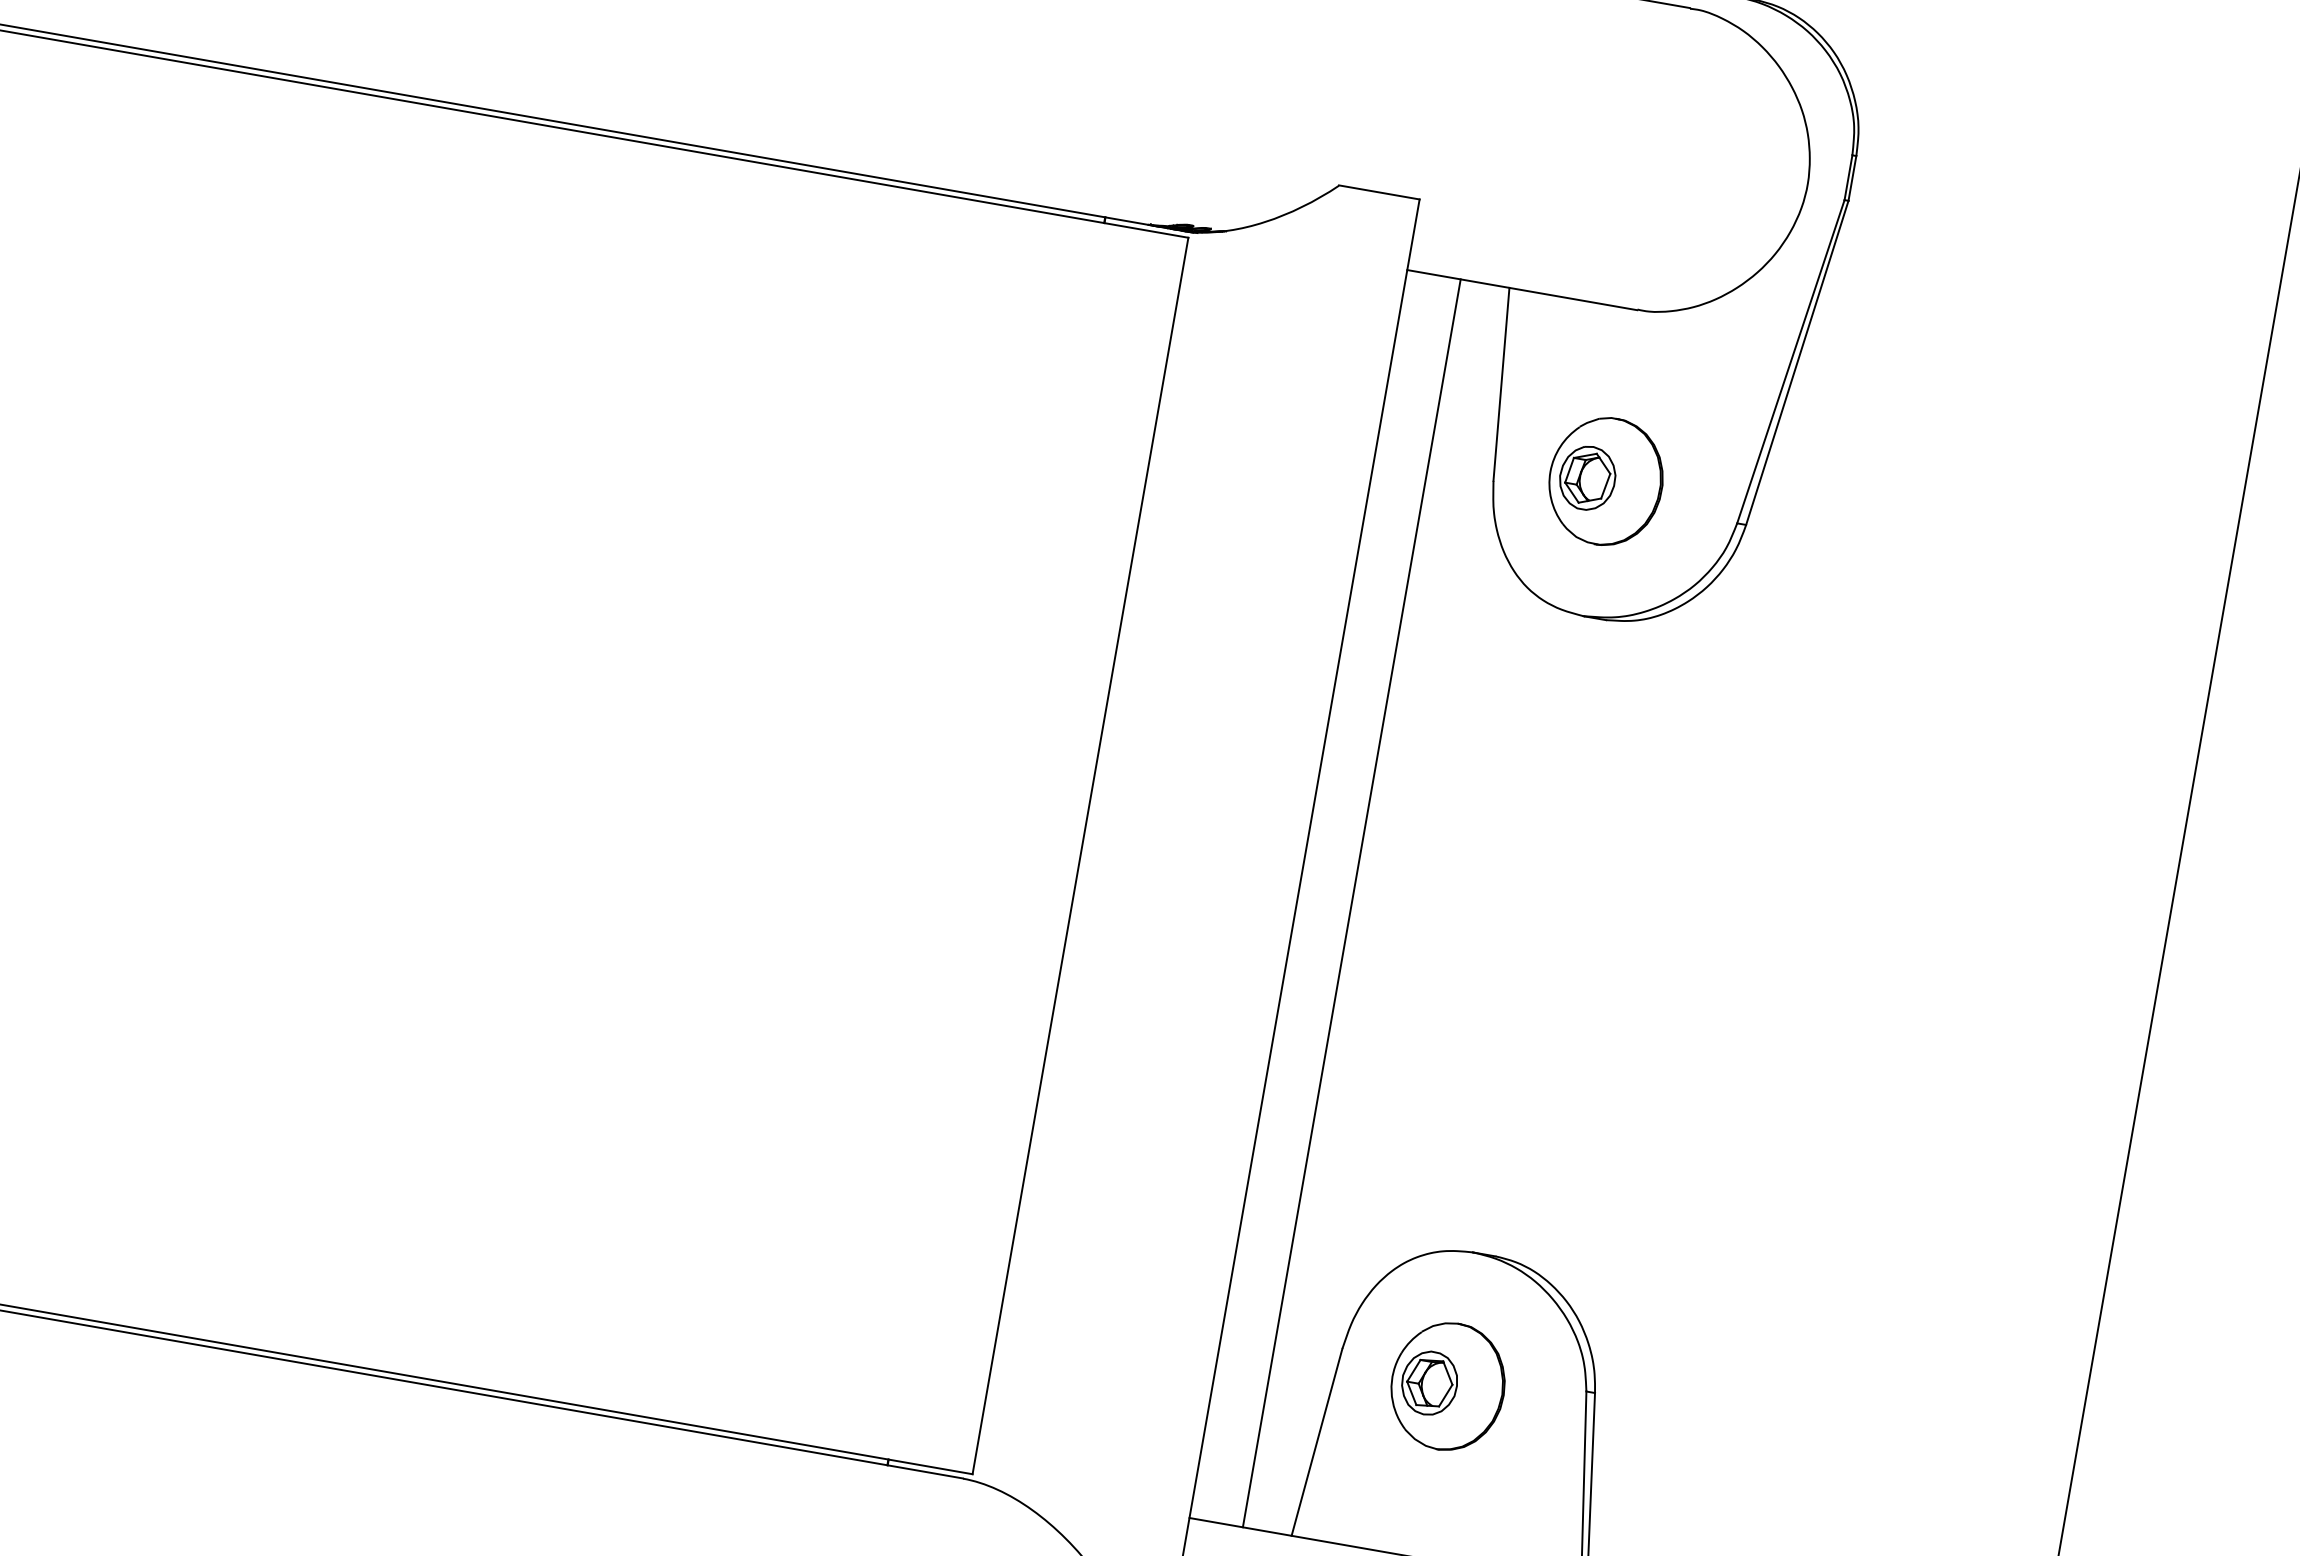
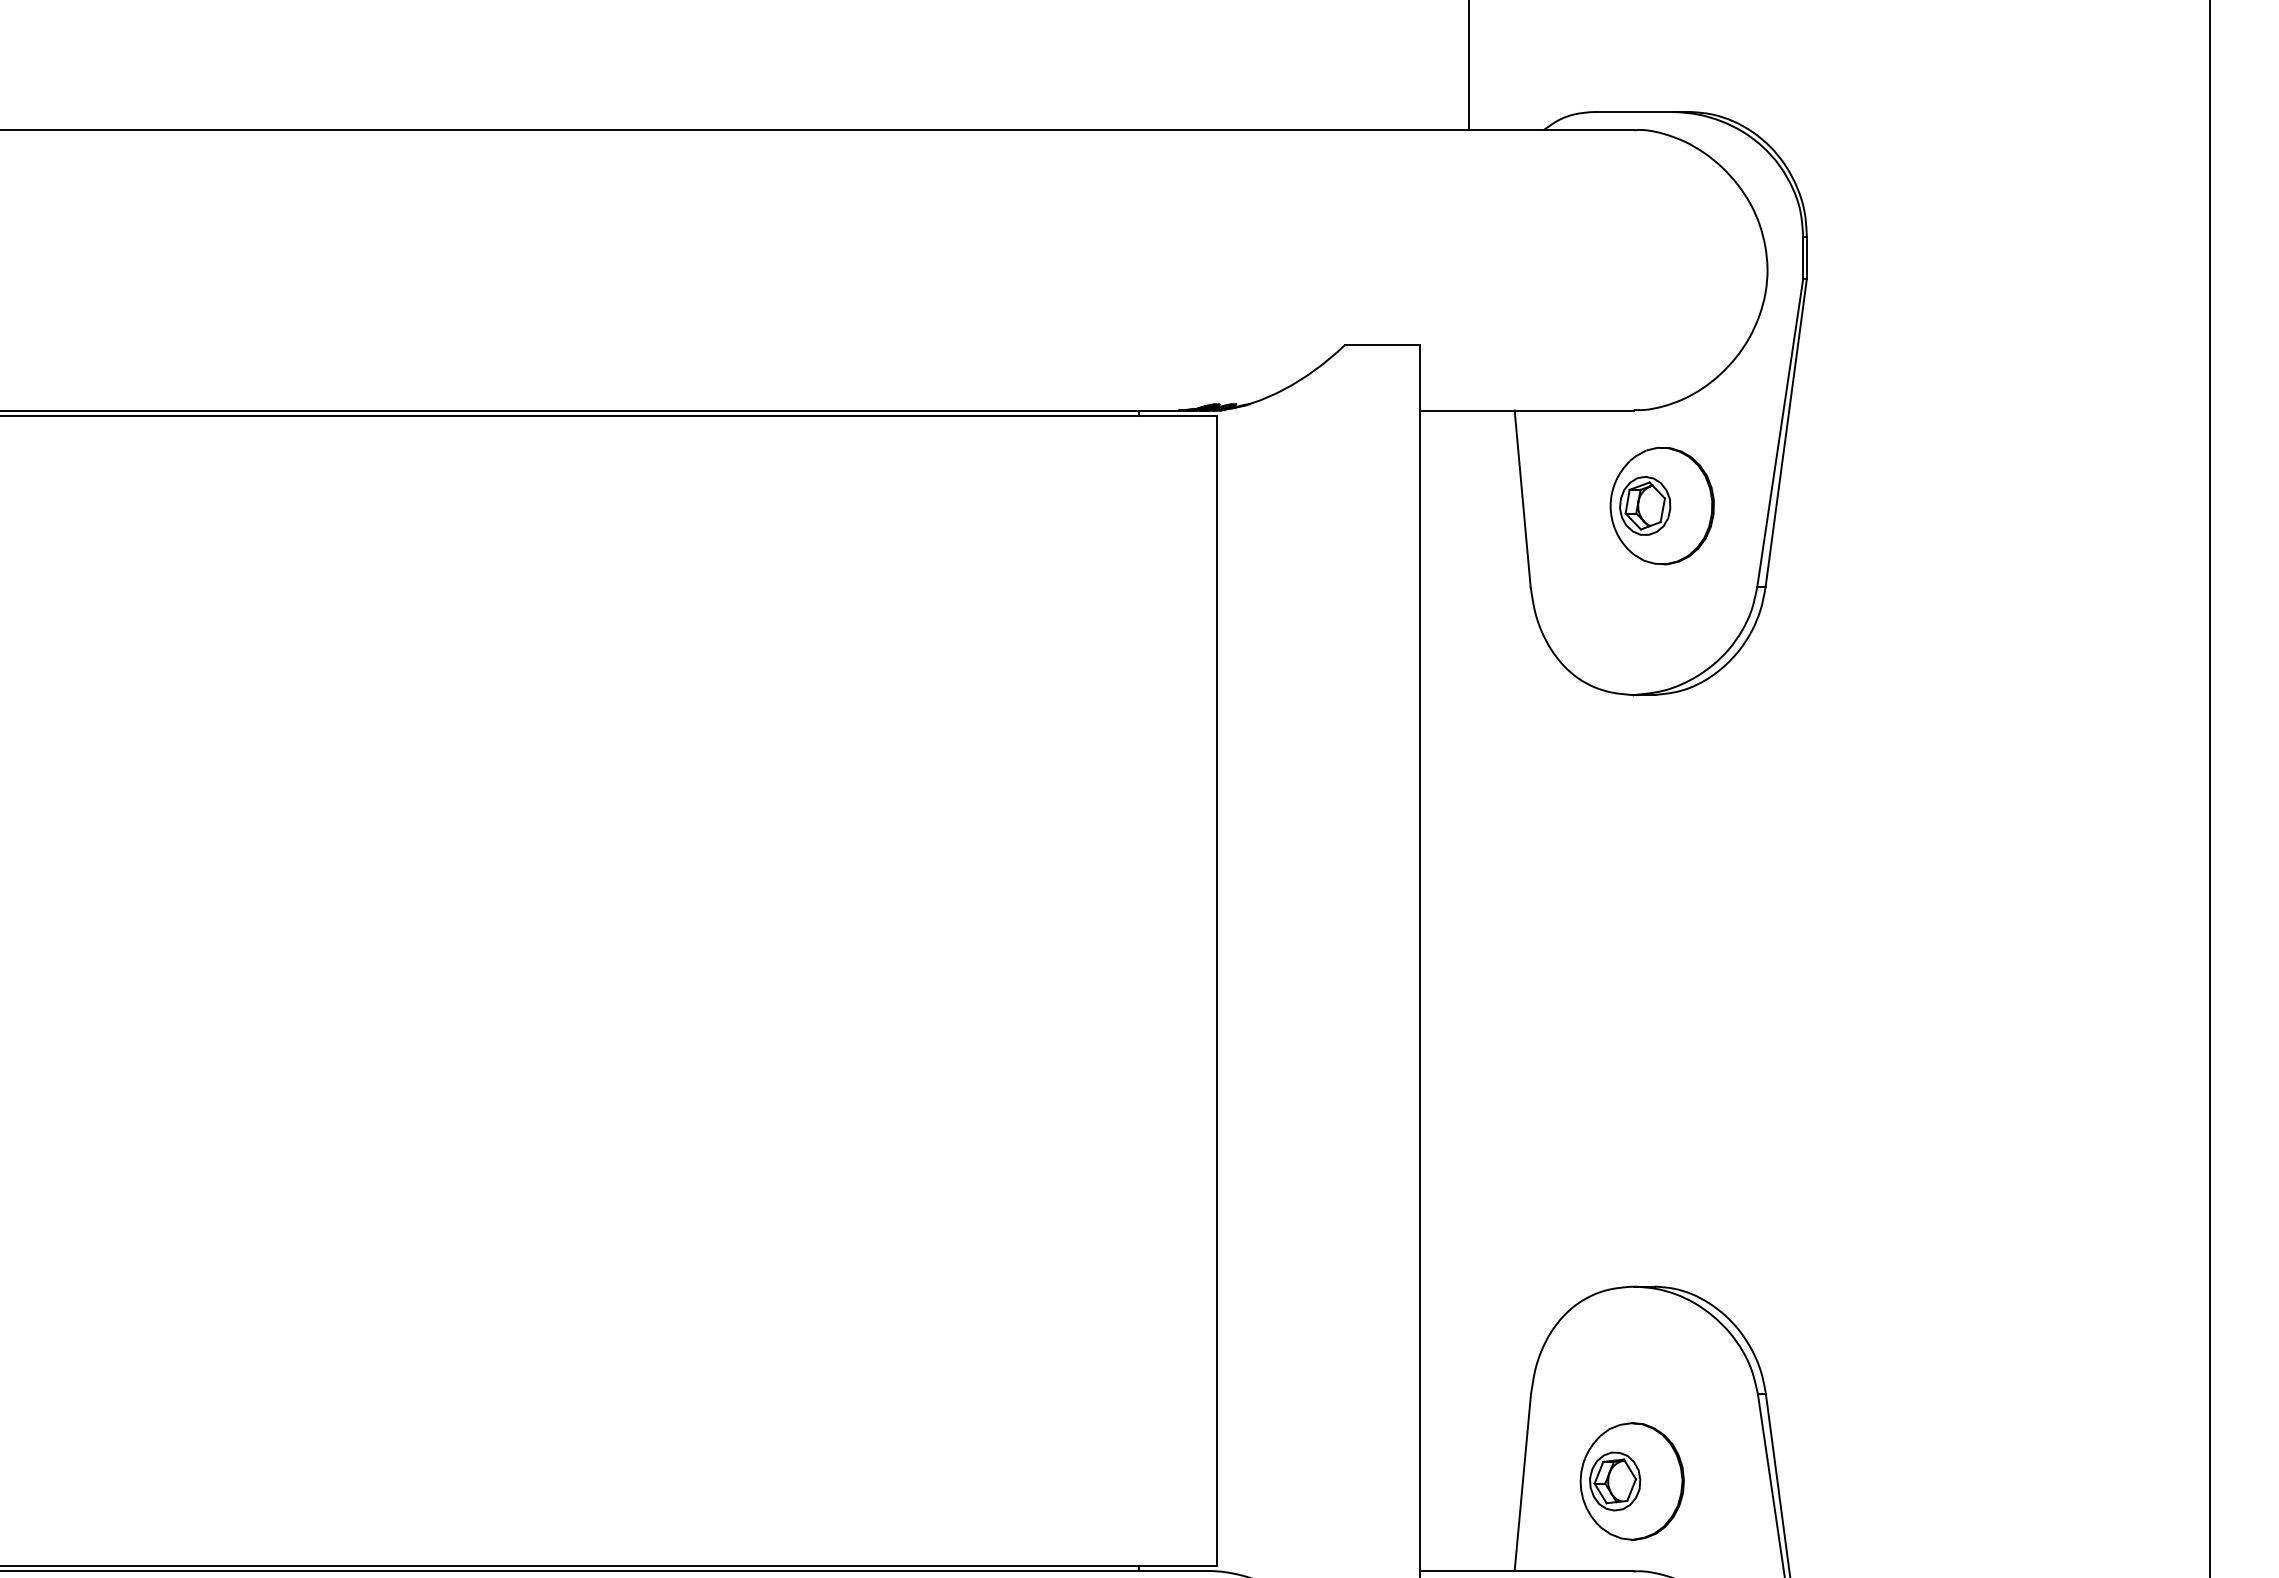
part: (1605, 481) -> (1661, 506), moved
line: (1351, 903) -> (1469, 990), removed
part: (1447, 1386) -> (1631, 1481), moved

